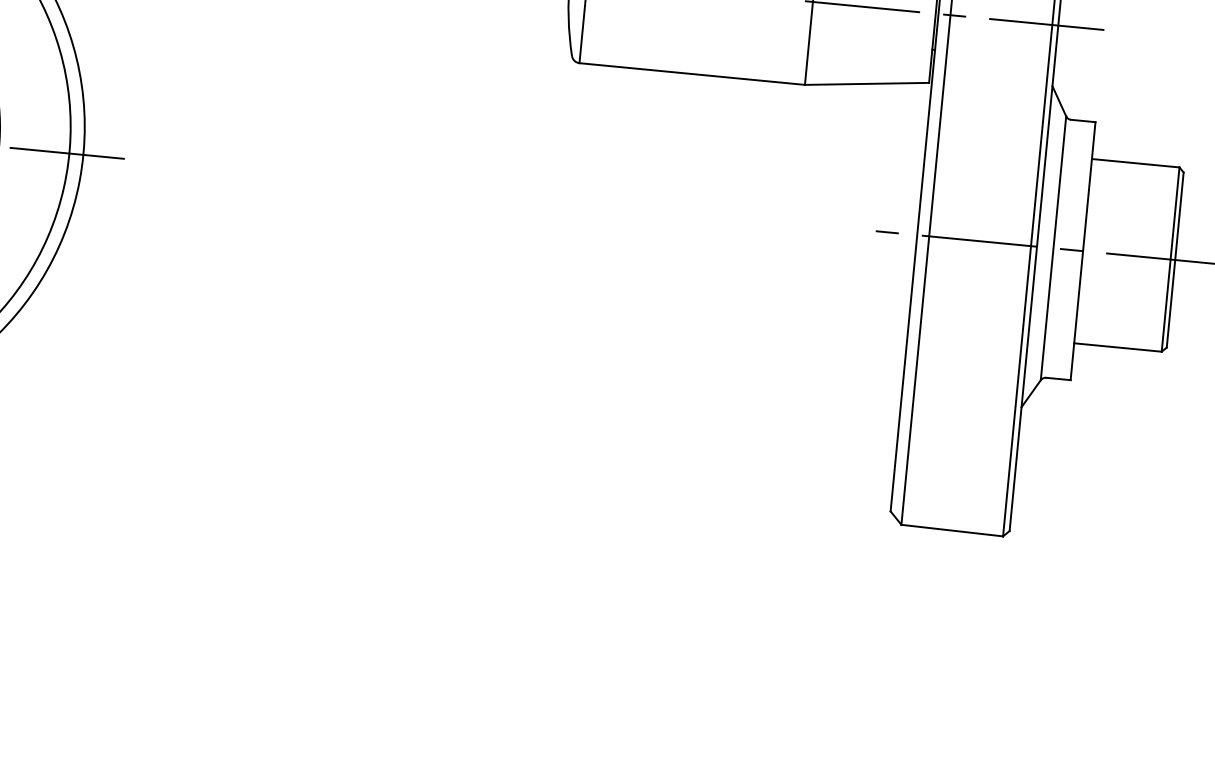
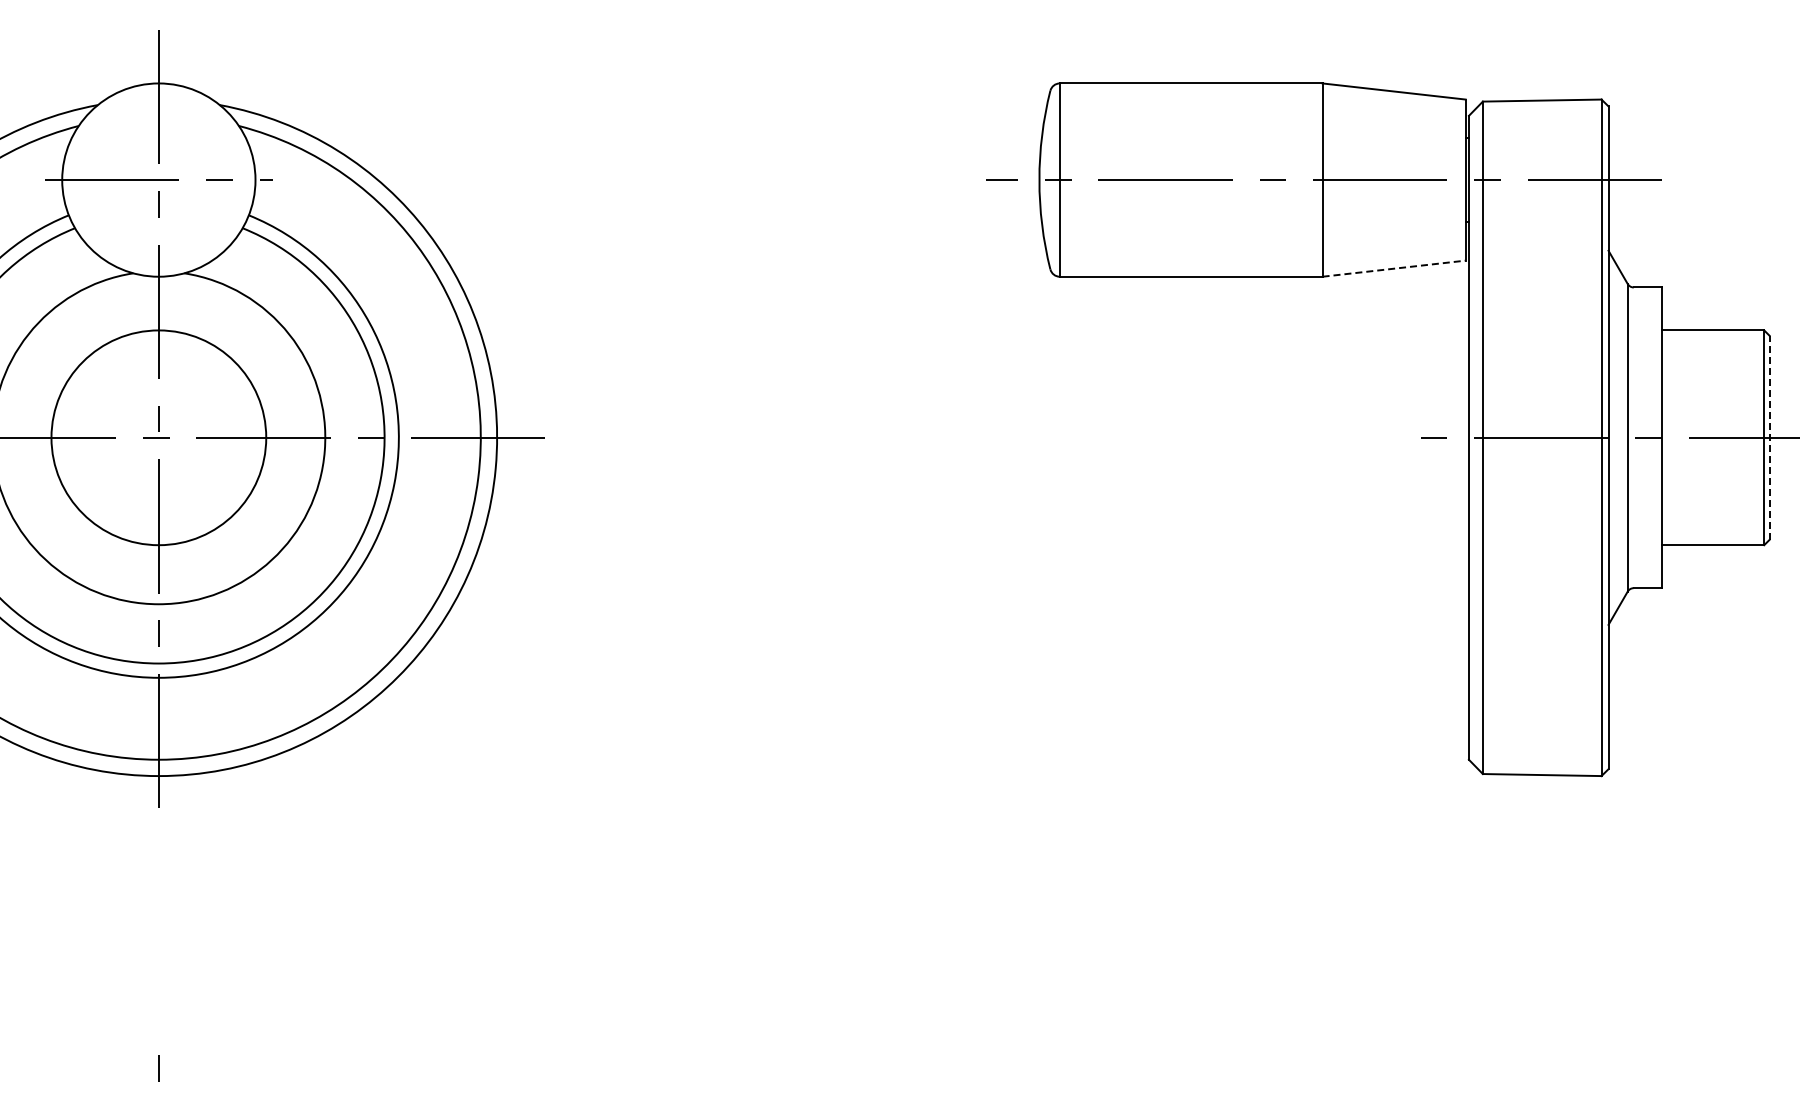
line: (867, 83) -> (1394, 268), solid -> dashed
line: (1175, 259) -> (1769, 437), solid -> dashed

